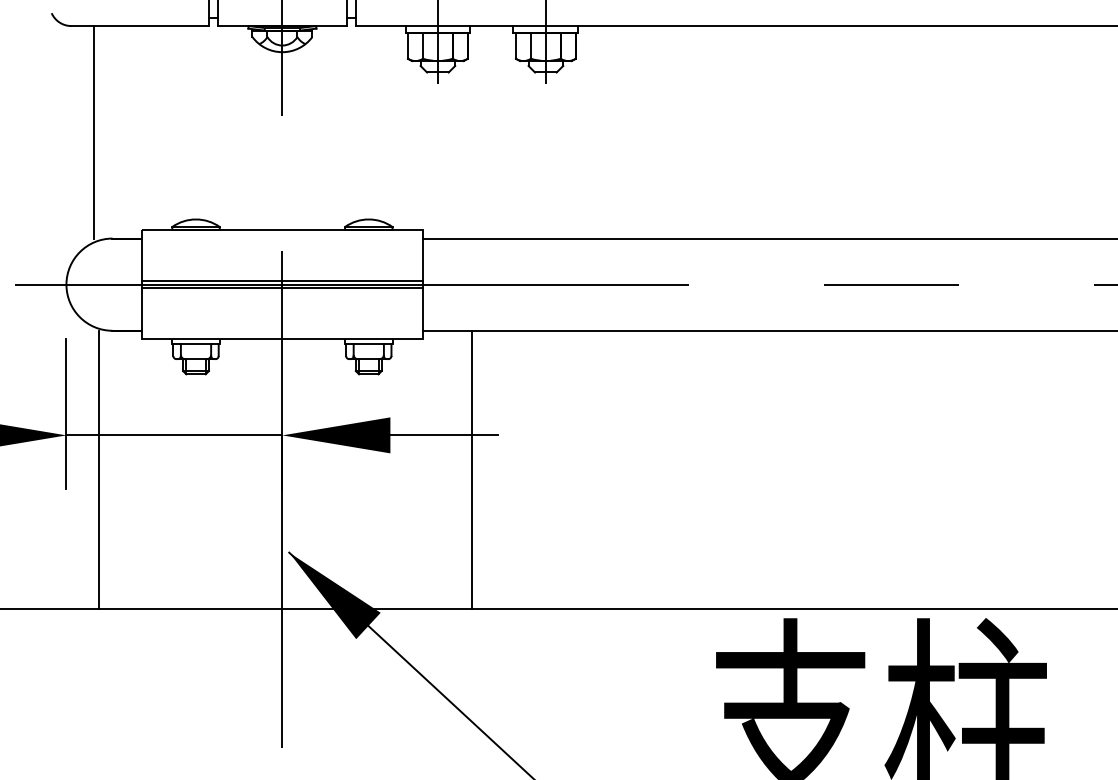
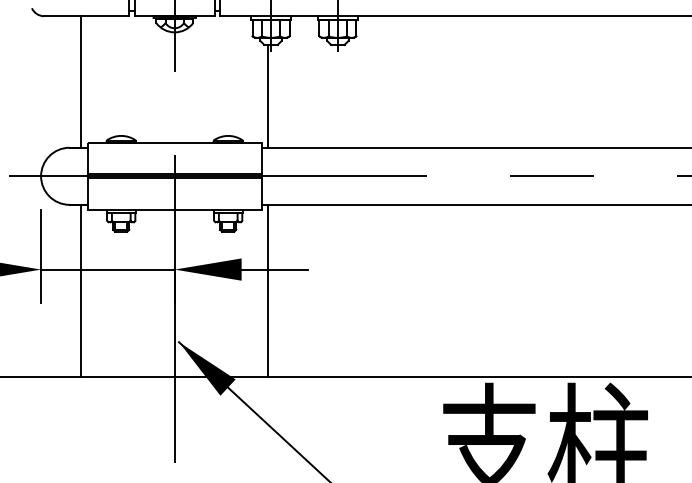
line: (94, 131) -> (81, 81), moved
line: (433, 154) -> (268, 95), added
line: (99, 469) -> (81, 290), moved
line: (472, 469) -> (268, 290), moved

